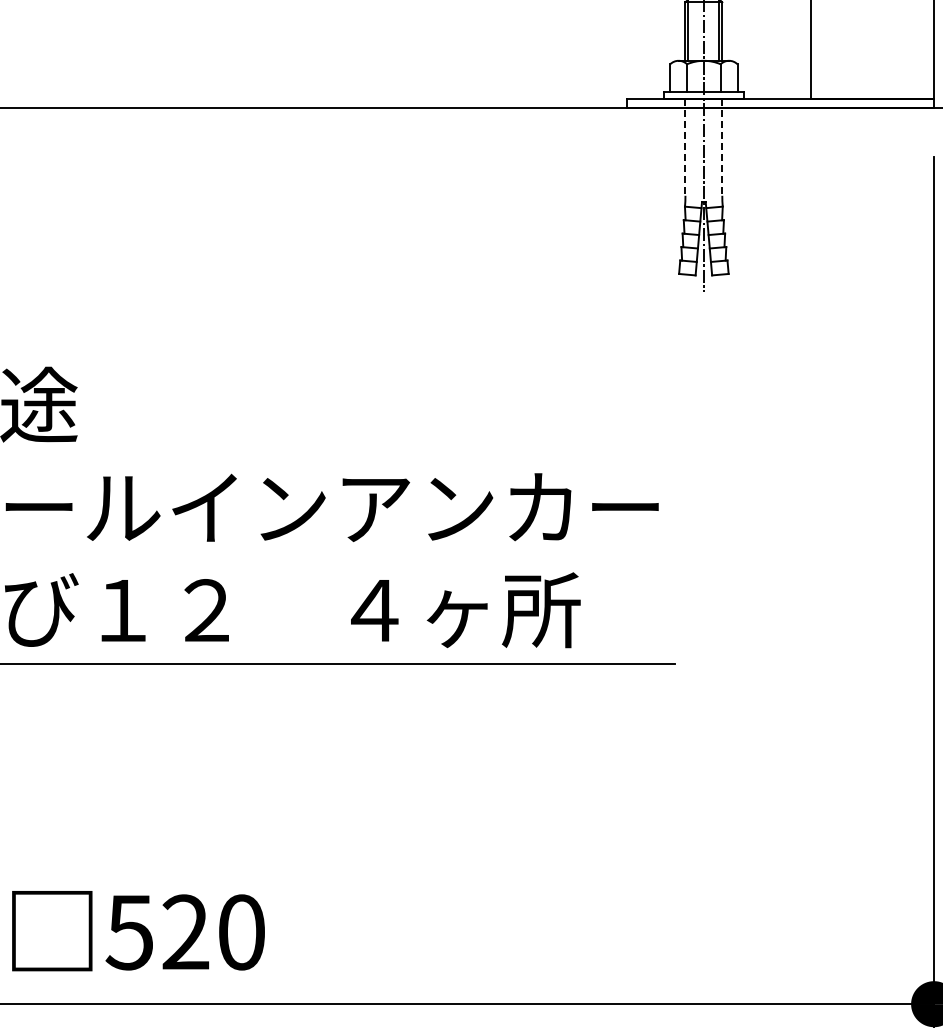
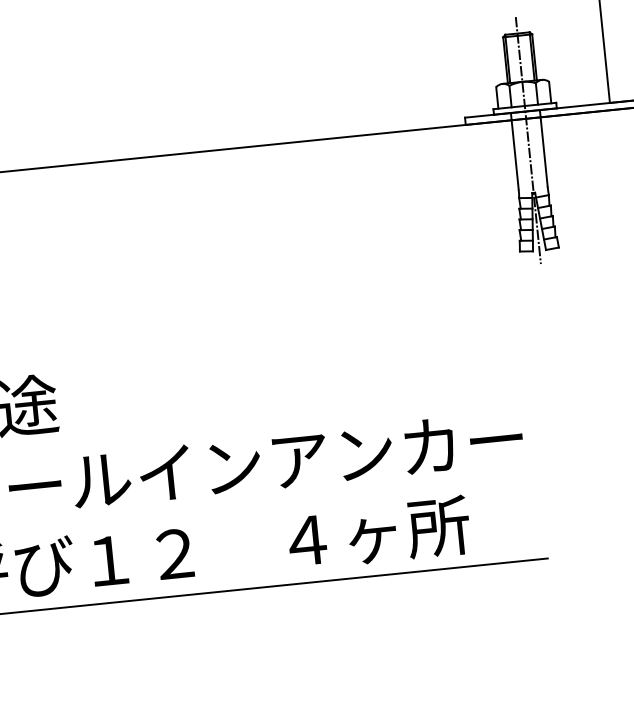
line: (685, 147) -> (514, 151), dashed -> solid
line: (722, 147) -> (543, 148), dashed -> solid

